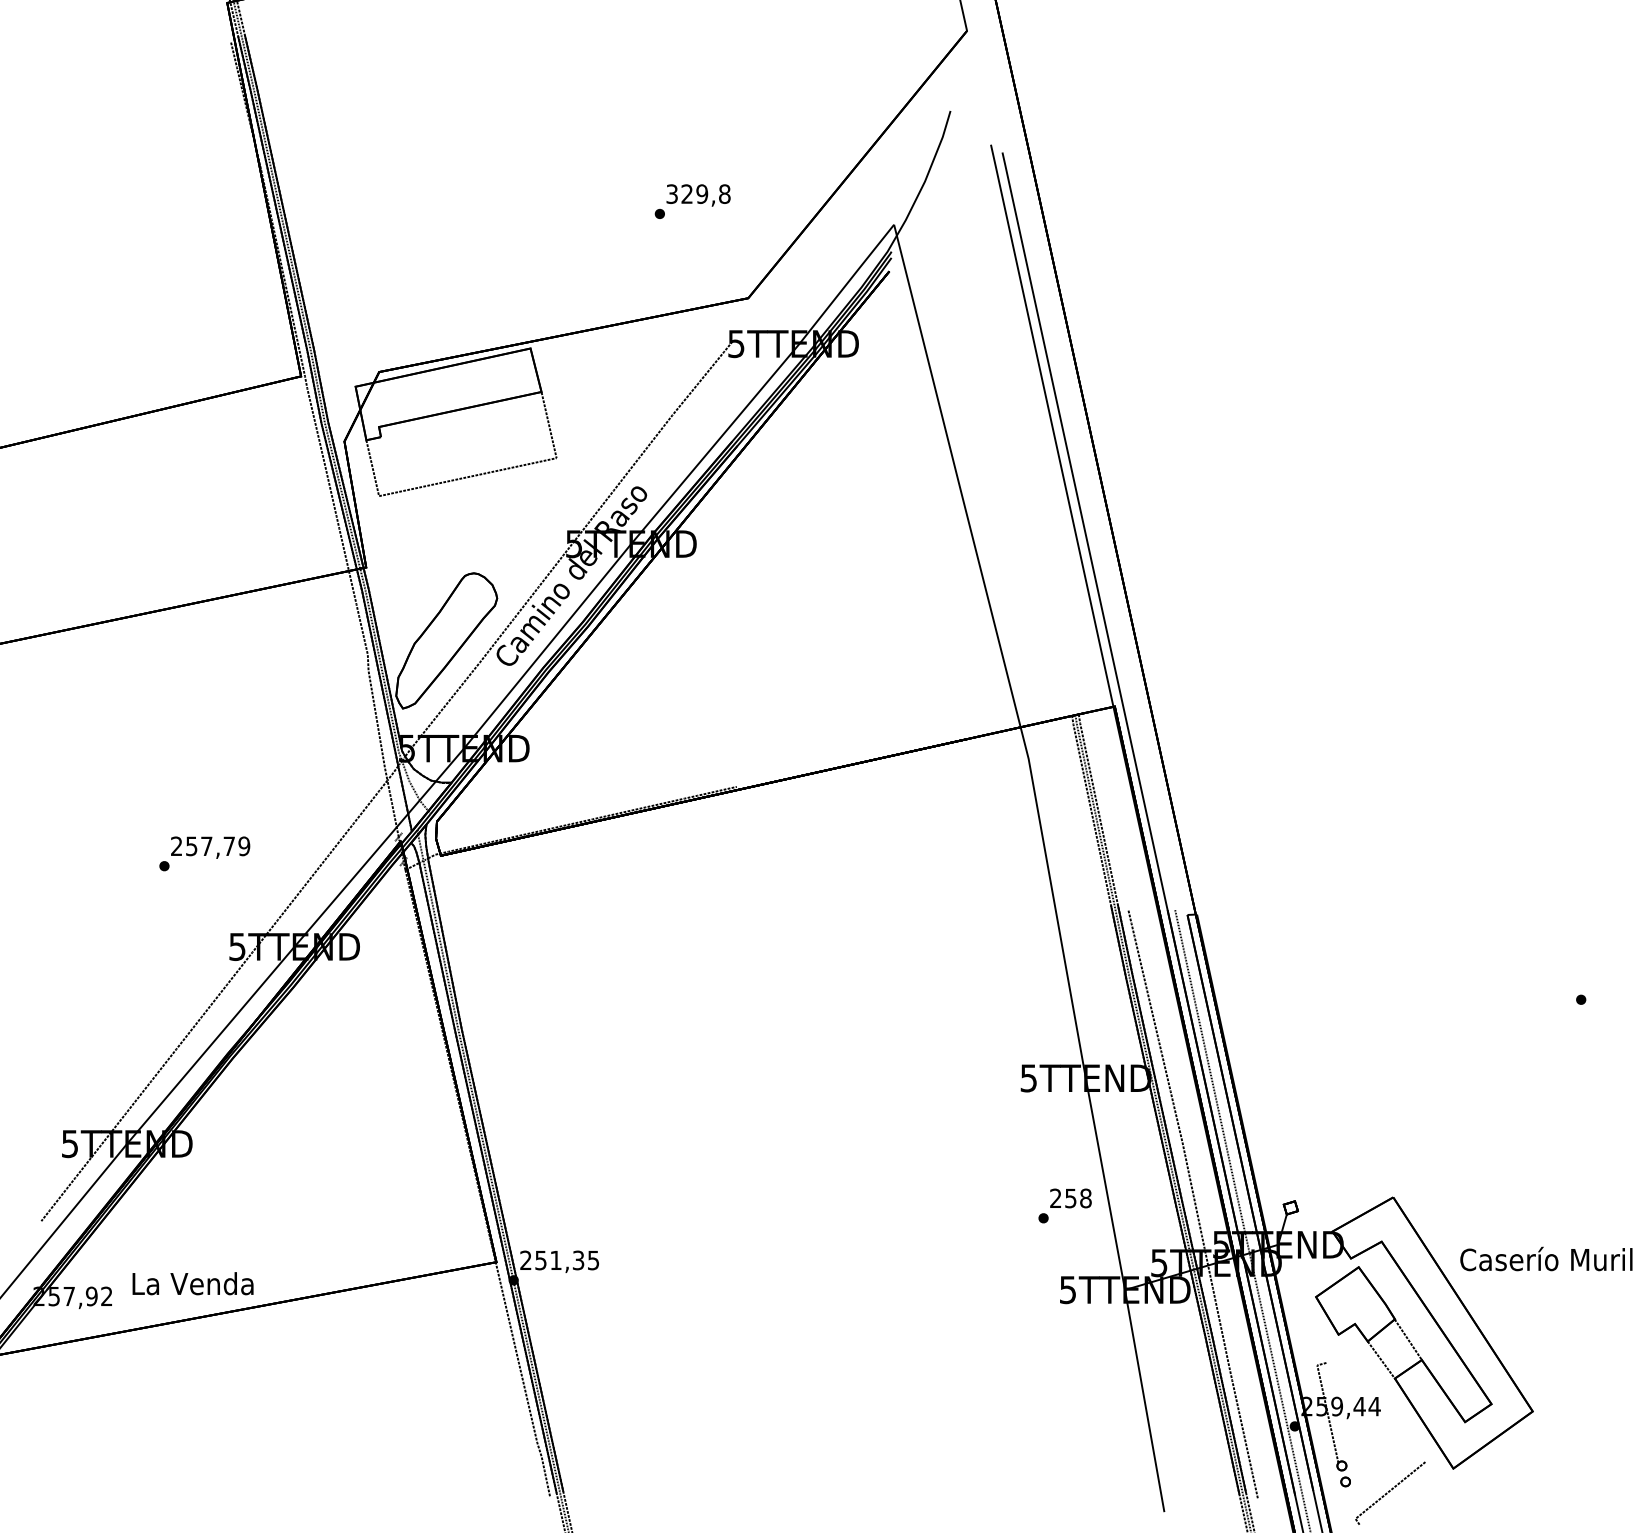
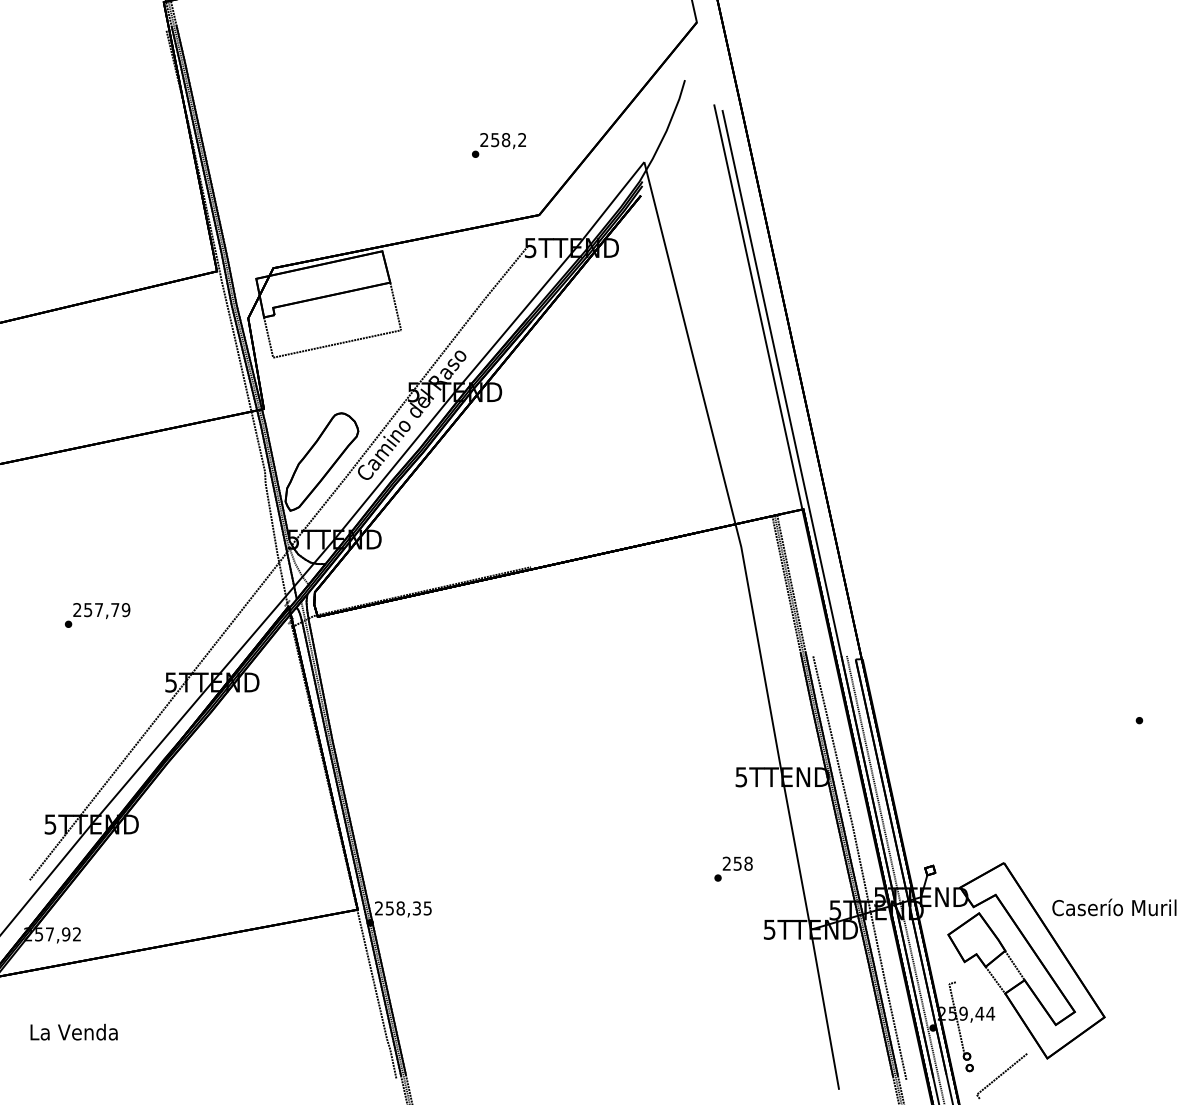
text: (698, 194) -> (503, 140), 329,8 -> 258,2
text: (204, 853) -> (97, 615), moved
text: (1065, 1205) -> (733, 868), moved
text: (555, 1260) -> (400, 908), 251,35 -> 258,35
text: (192, 1282) -> (73, 1031), moved

